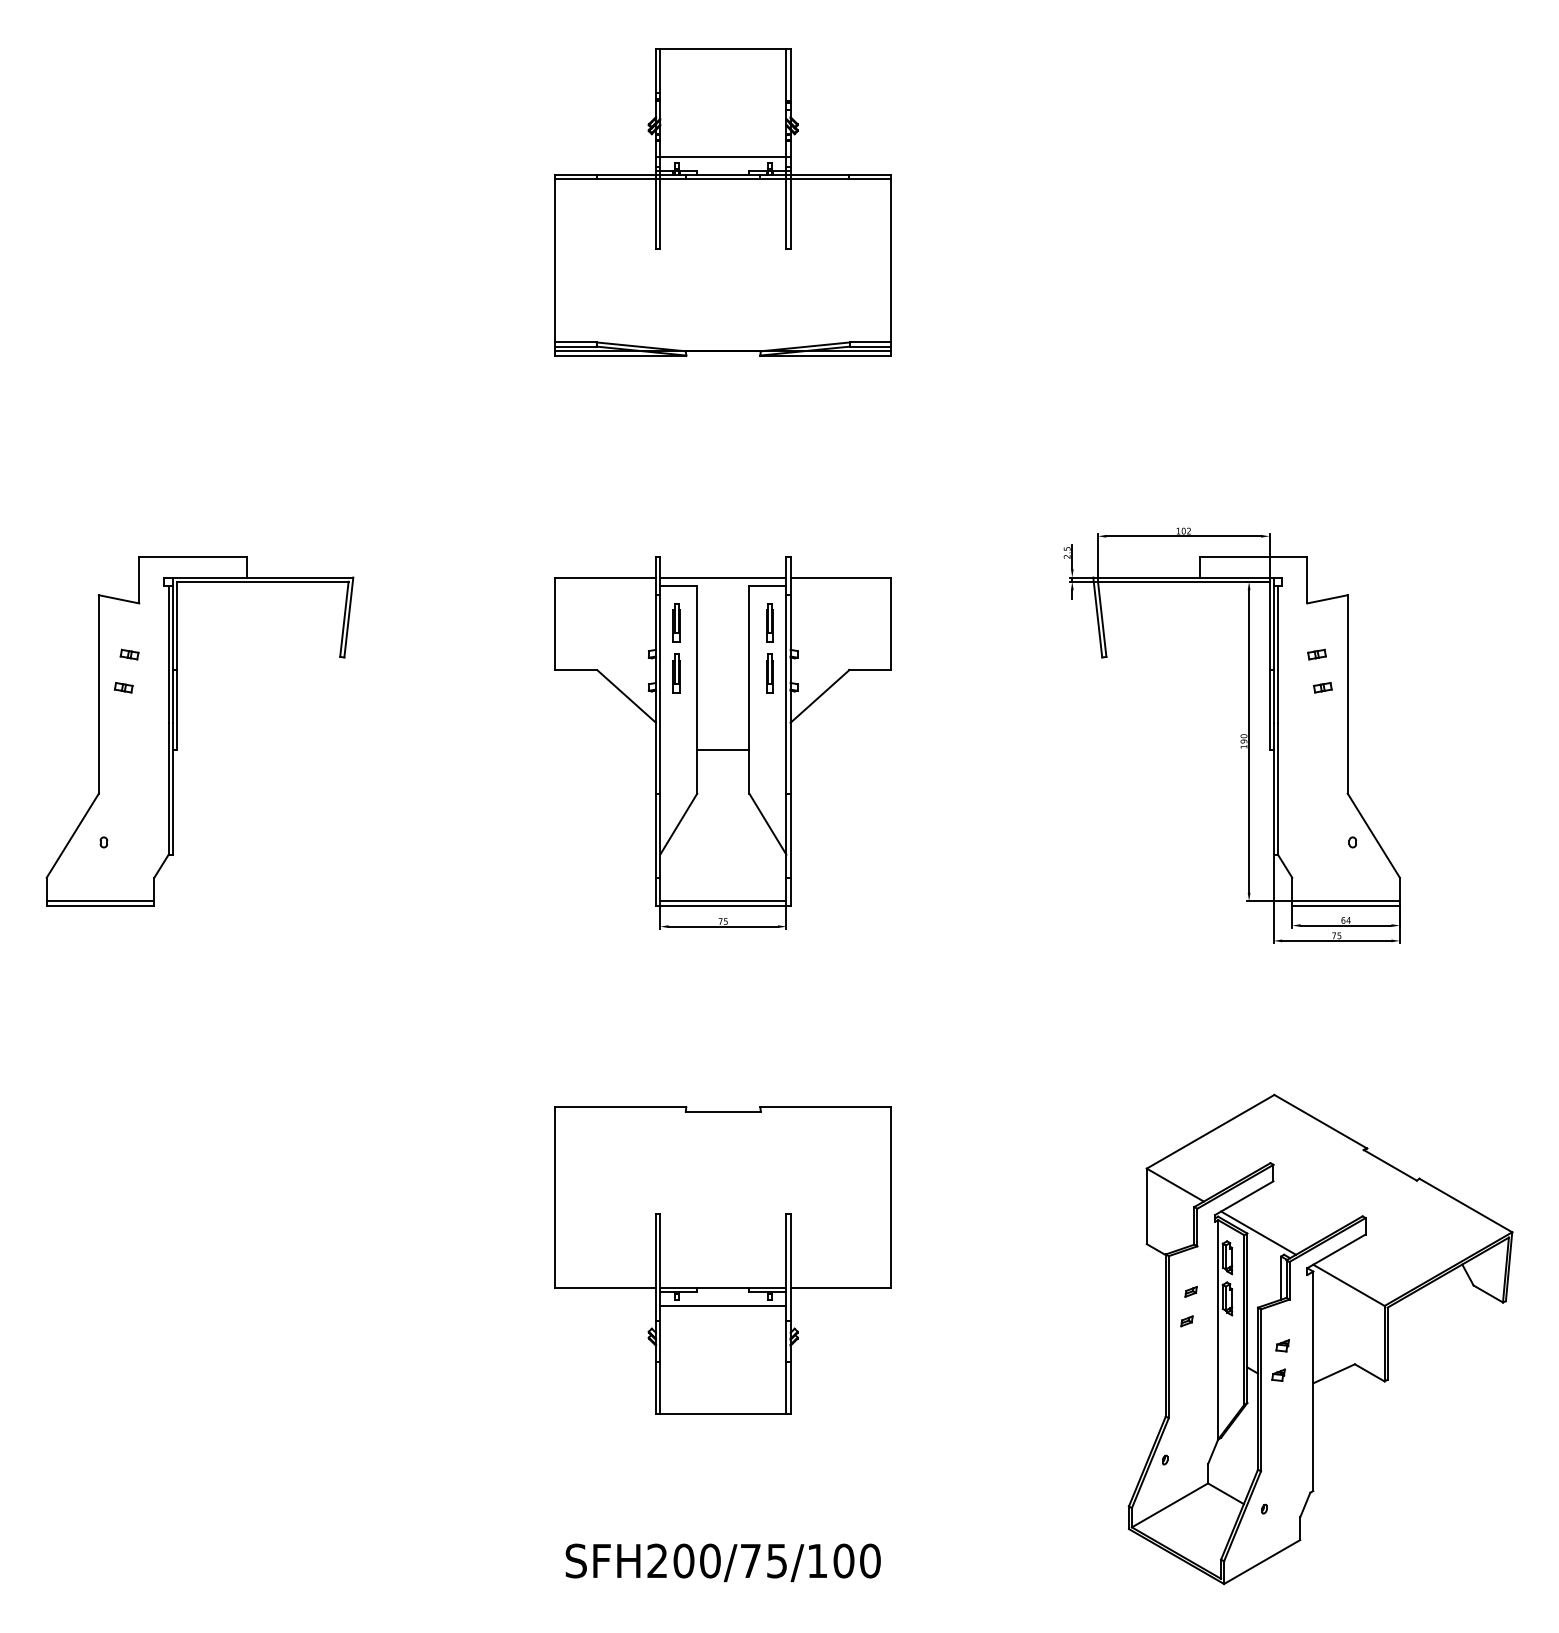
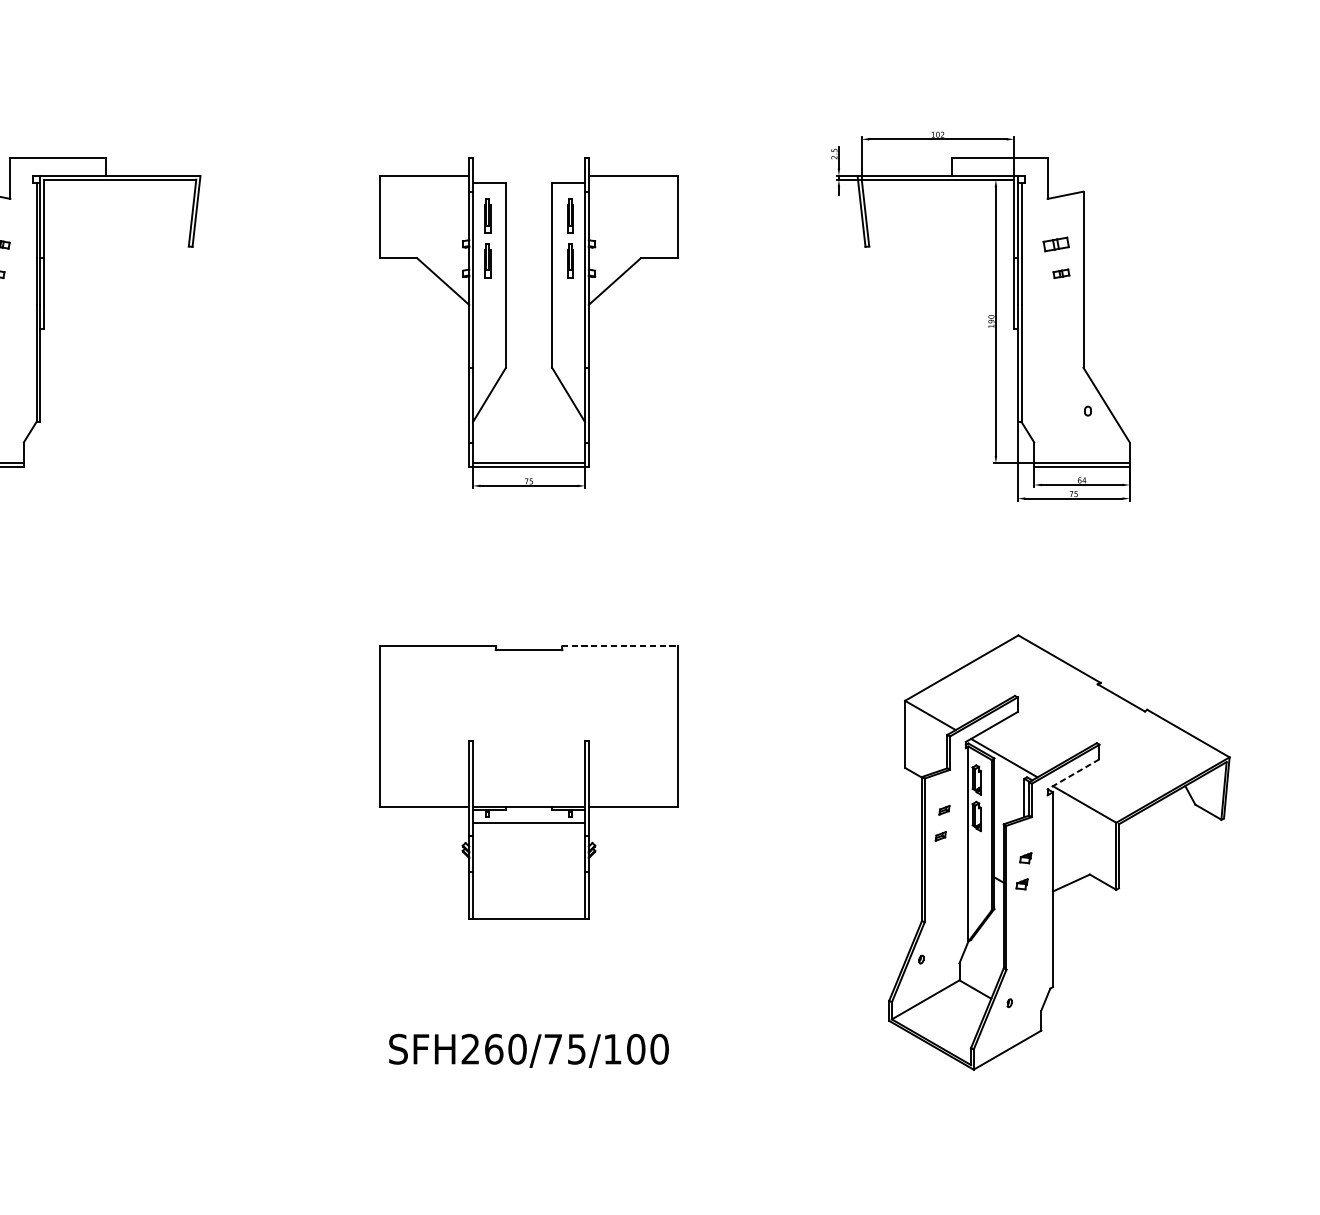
line: (723, 577) -> (529, 175), removed
part: (1316, 654) -> (1055, 244), size x1.6
line: (723, 749) -> (529, 328), removed
line: (825, 1107) -> (619, 646), solid -> dashed
line: (1336, 1251) -> (1073, 774), solid -> dashed
text: (683, 1560) -> (493, 1048), SFH200/75/100 -> SFH260/75/100

